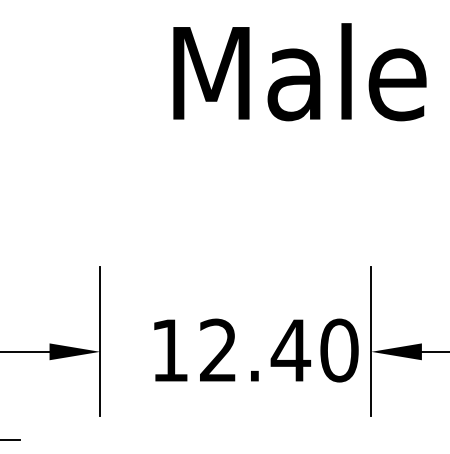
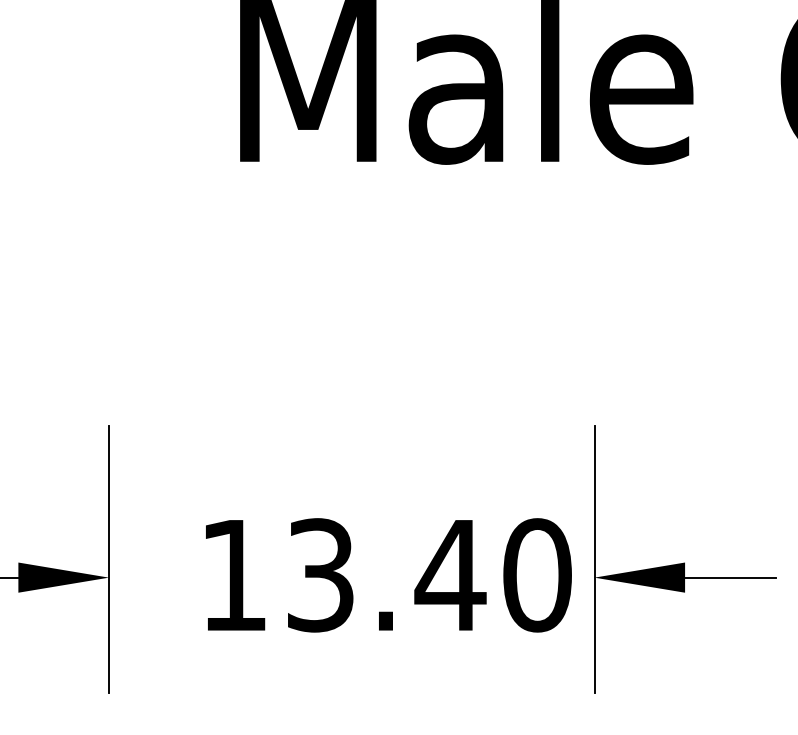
text: (218, 350) -> (320, 575), 12.40 -> 13.40

